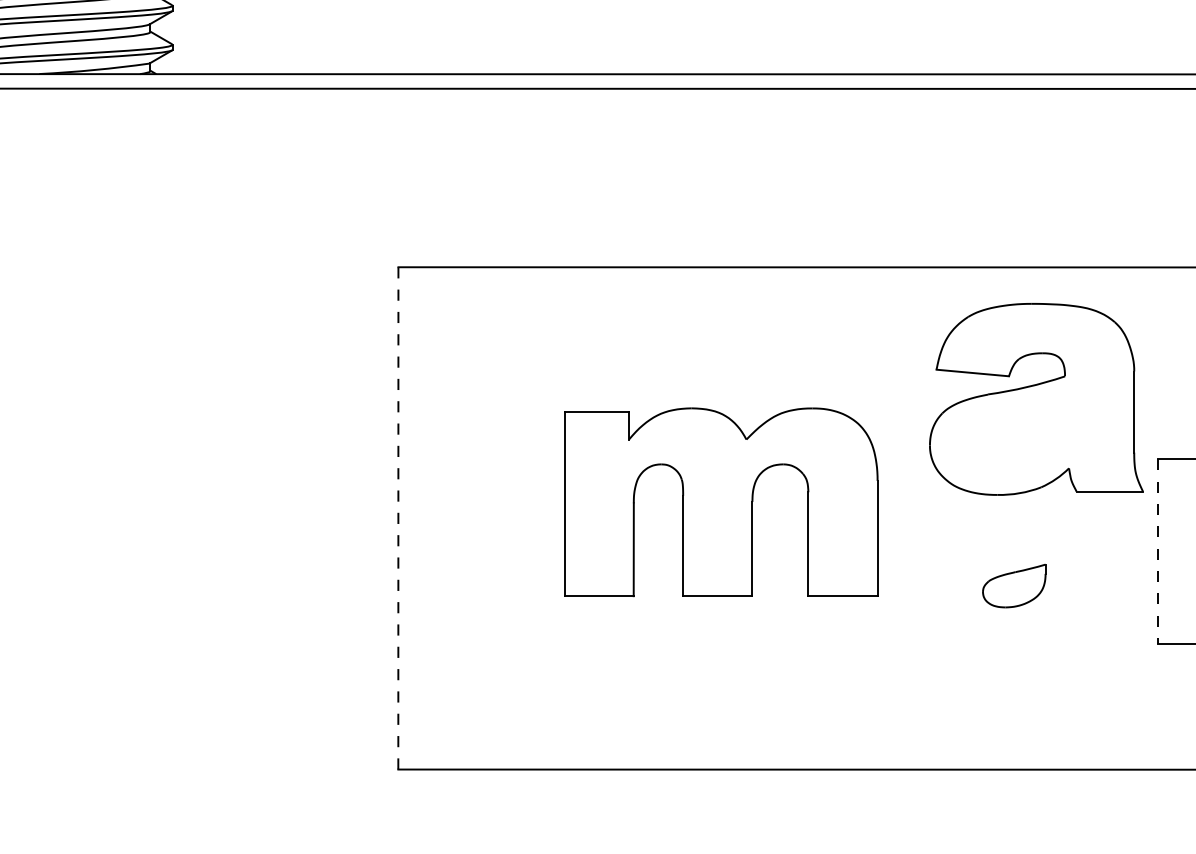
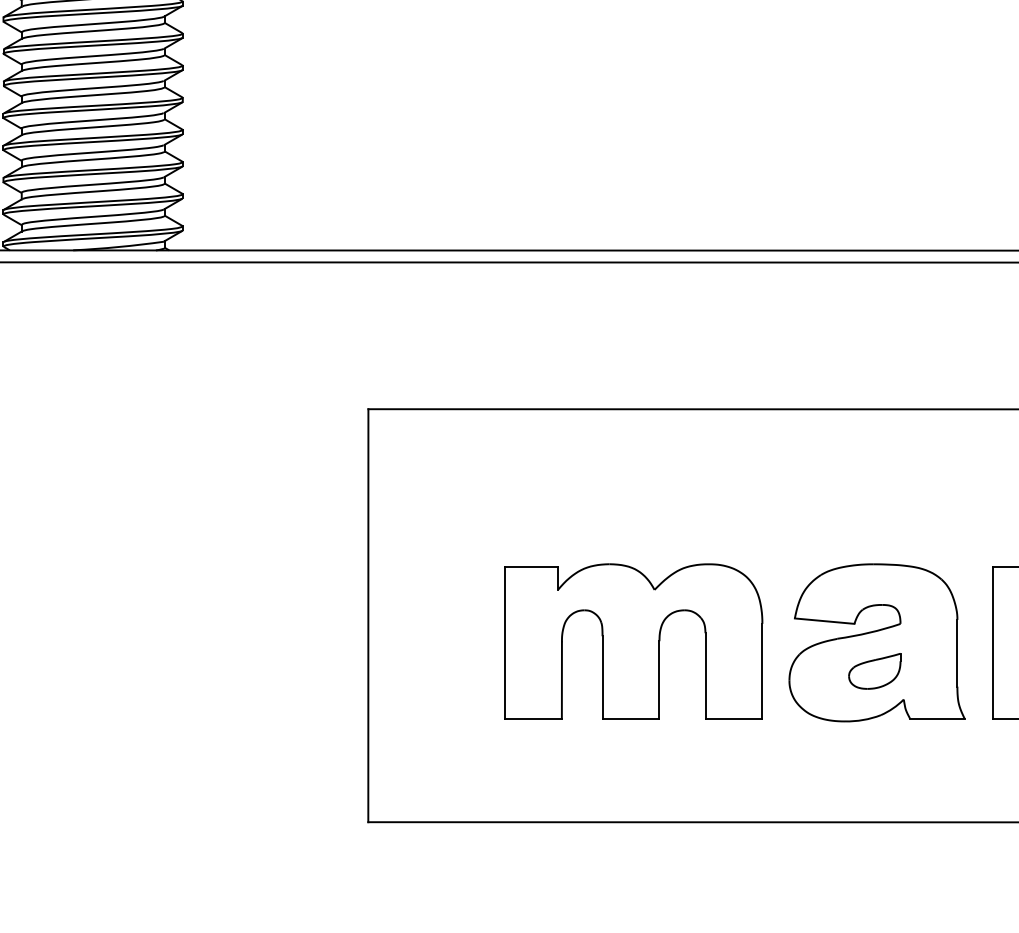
part: (1035, 398) -> (876, 642), moved
part: (720, 502) -> (633, 641), moved
line: (398, 519) -> (368, 616), dashed -> solid
line: (1157, 550) -> (992, 642), dashed -> solid

